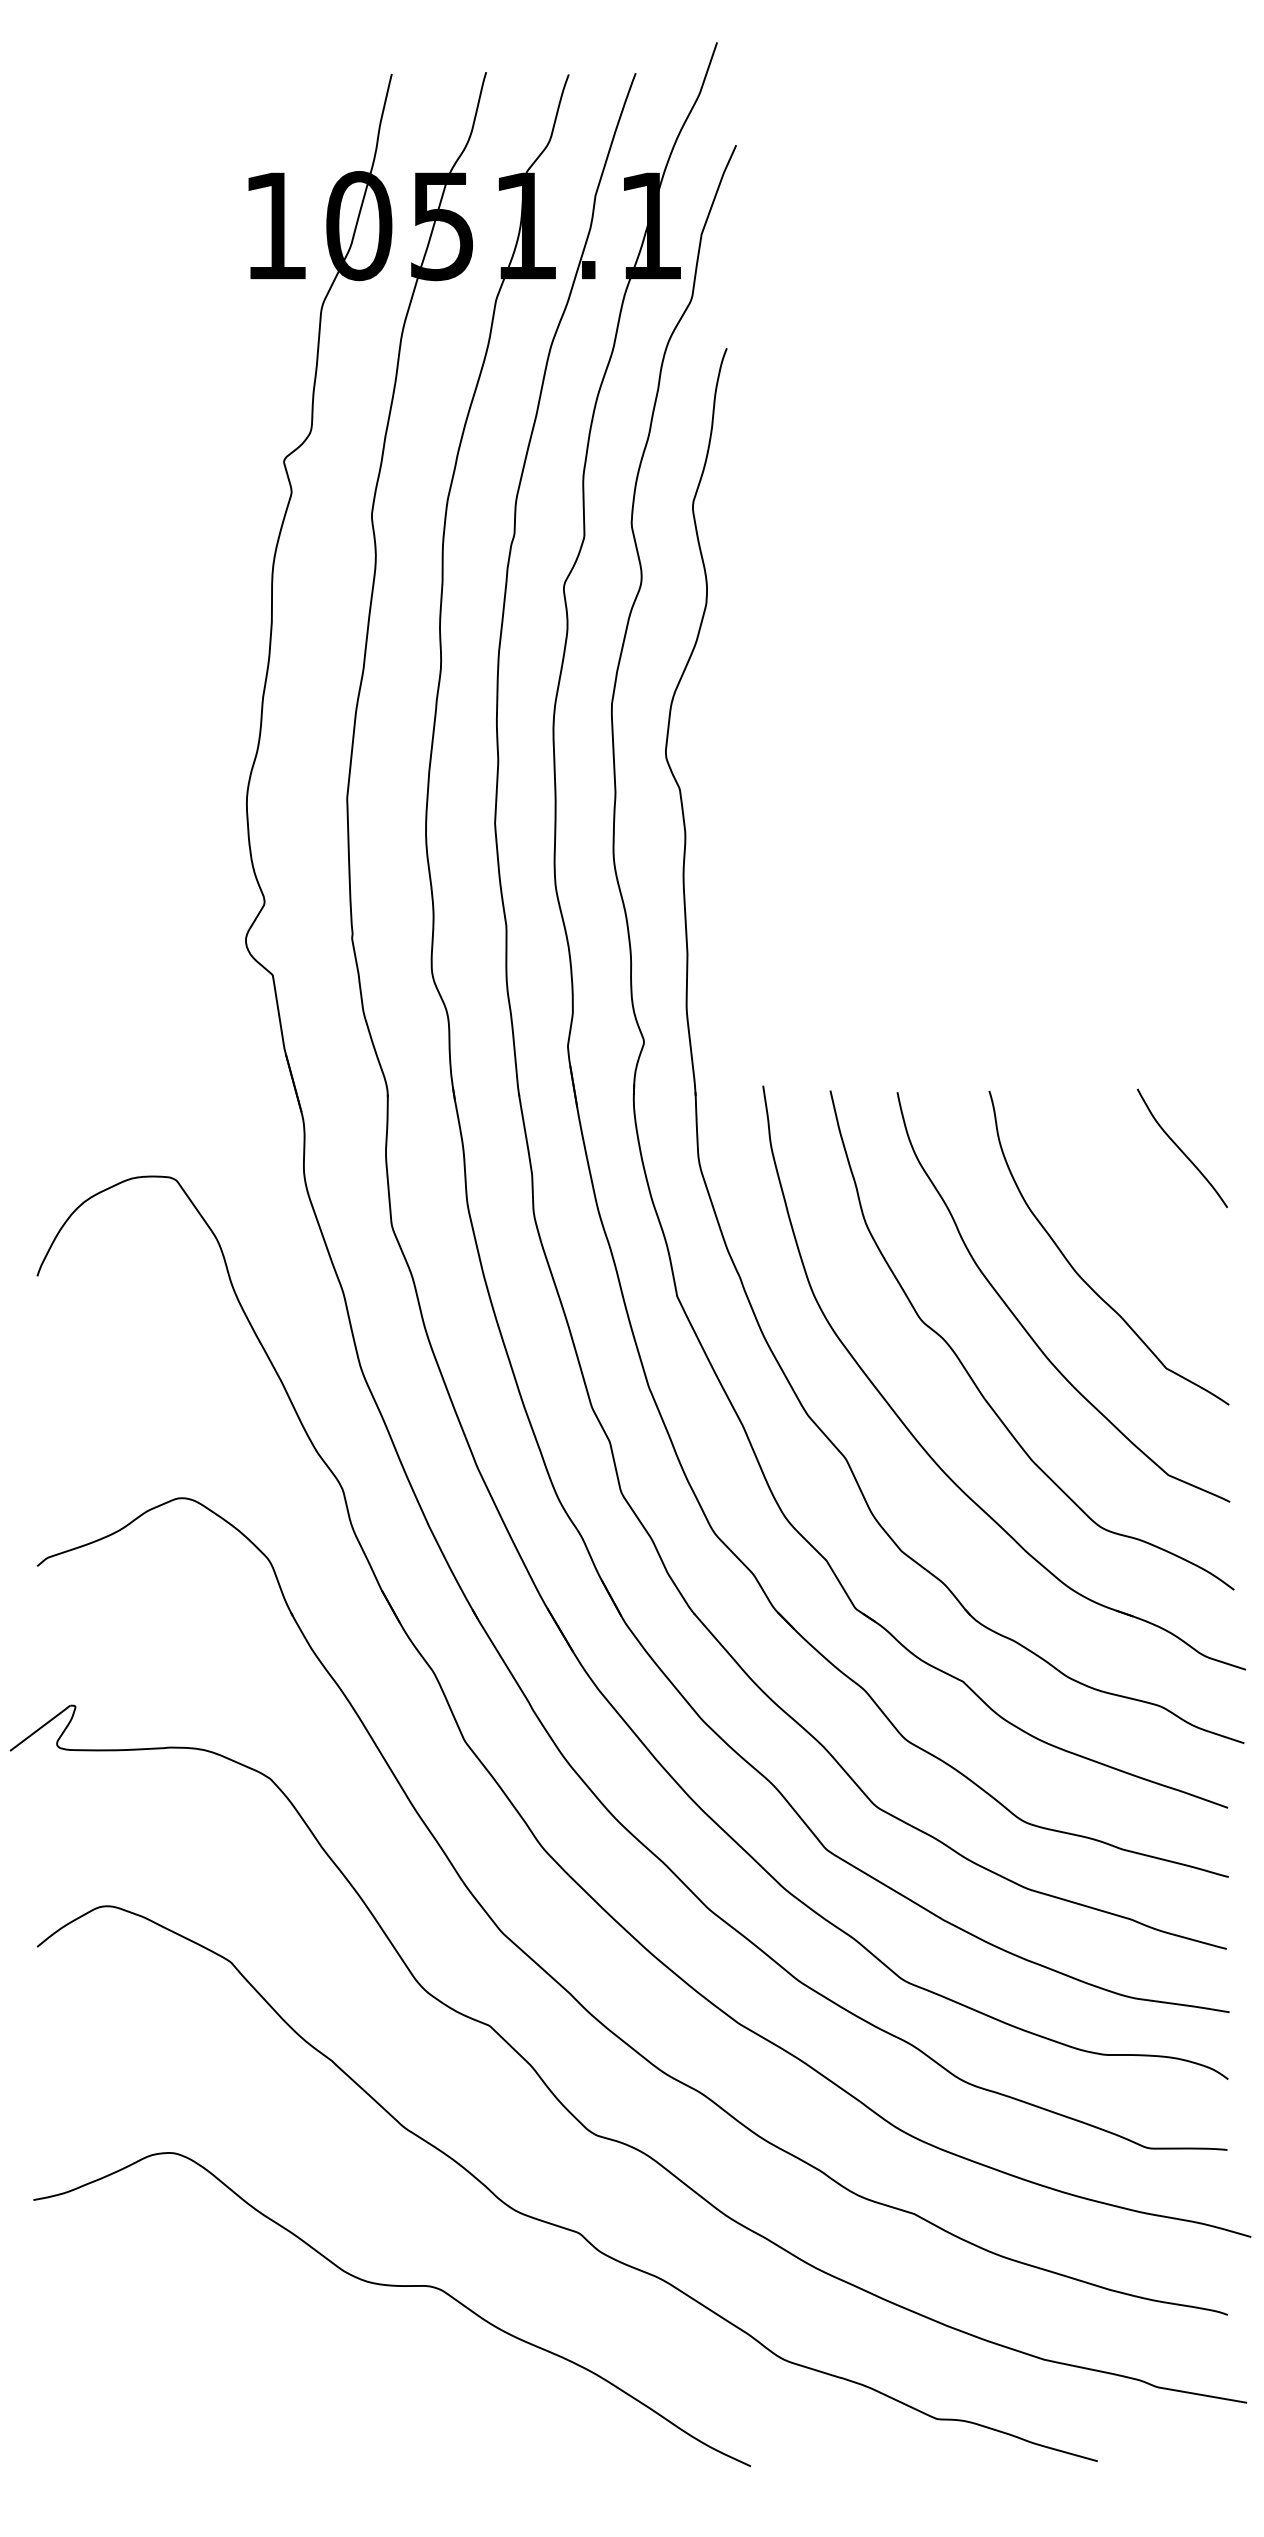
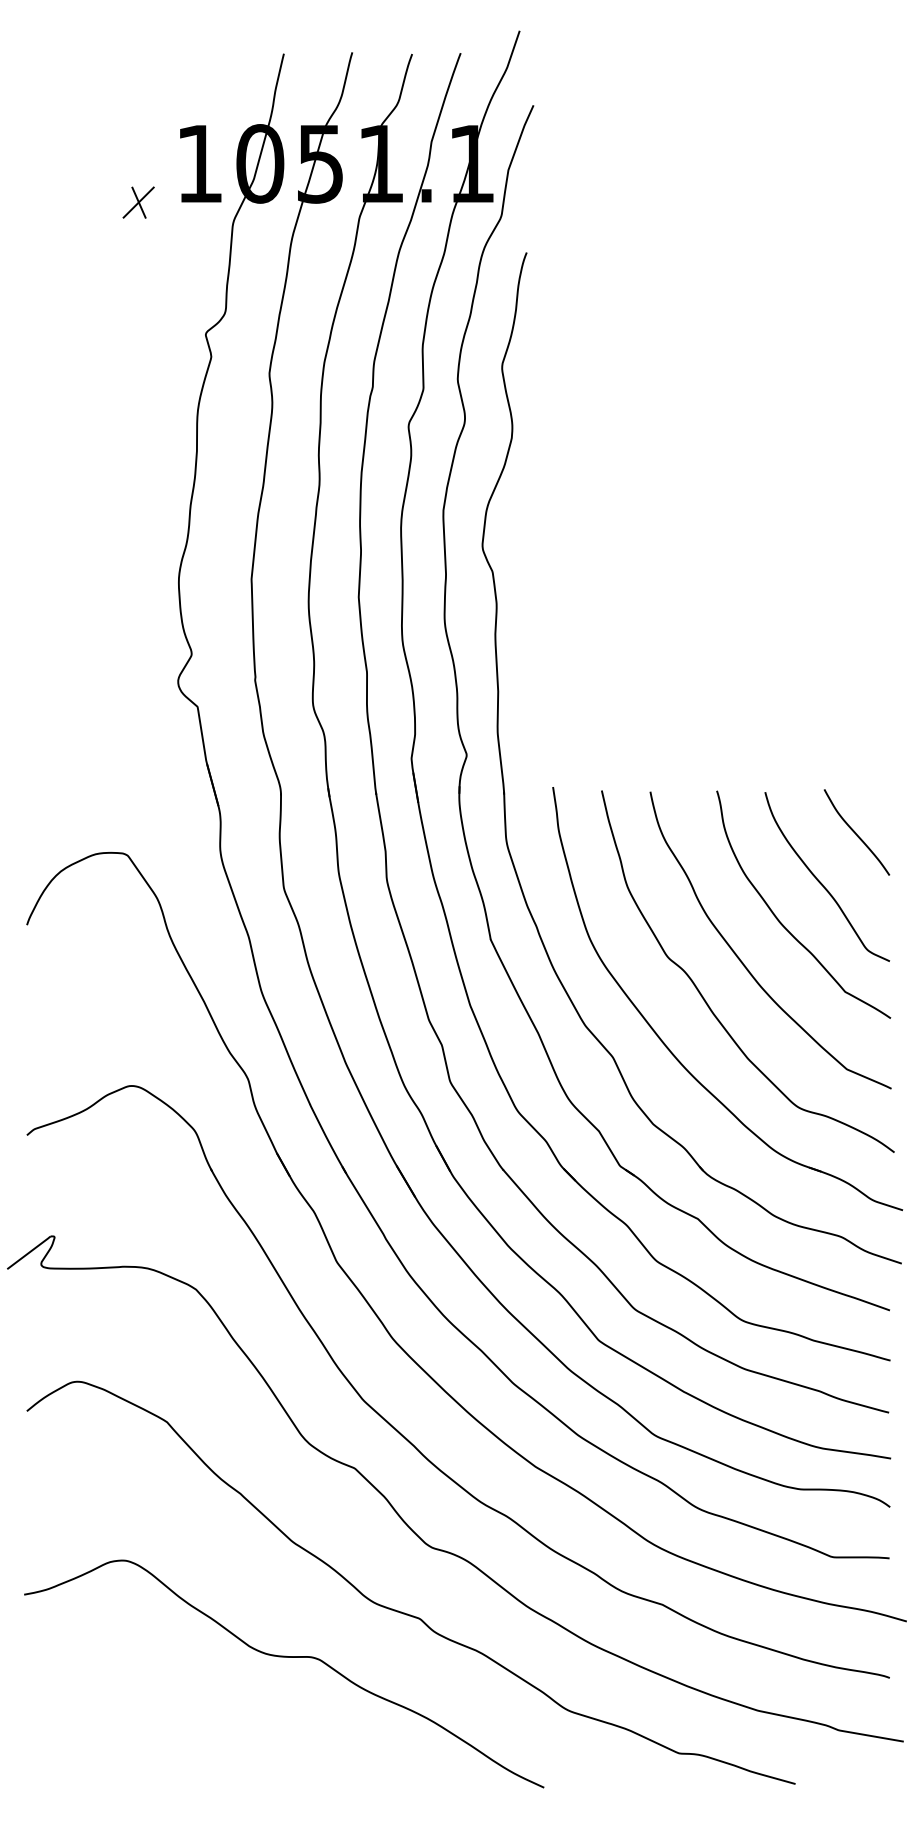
part: (191, 279) -> (138, 202), added
curve: (1133, 1217) -> (821, 882), added

